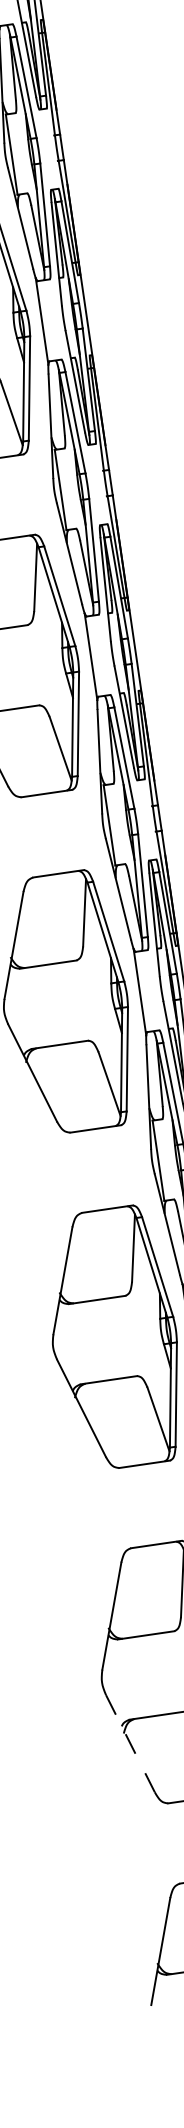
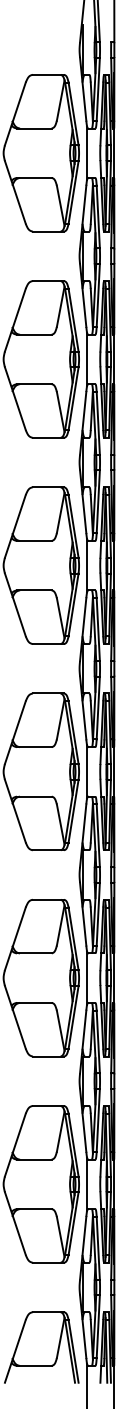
line: (130, 1745) -> (15, 1224), dashed -> solid

